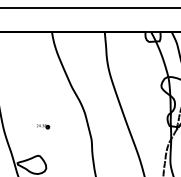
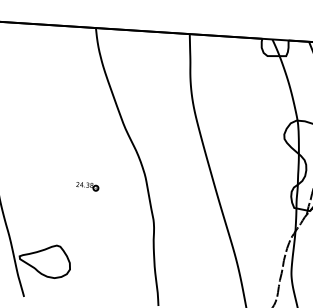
part: (43, 126) -> (88, 186), moved

